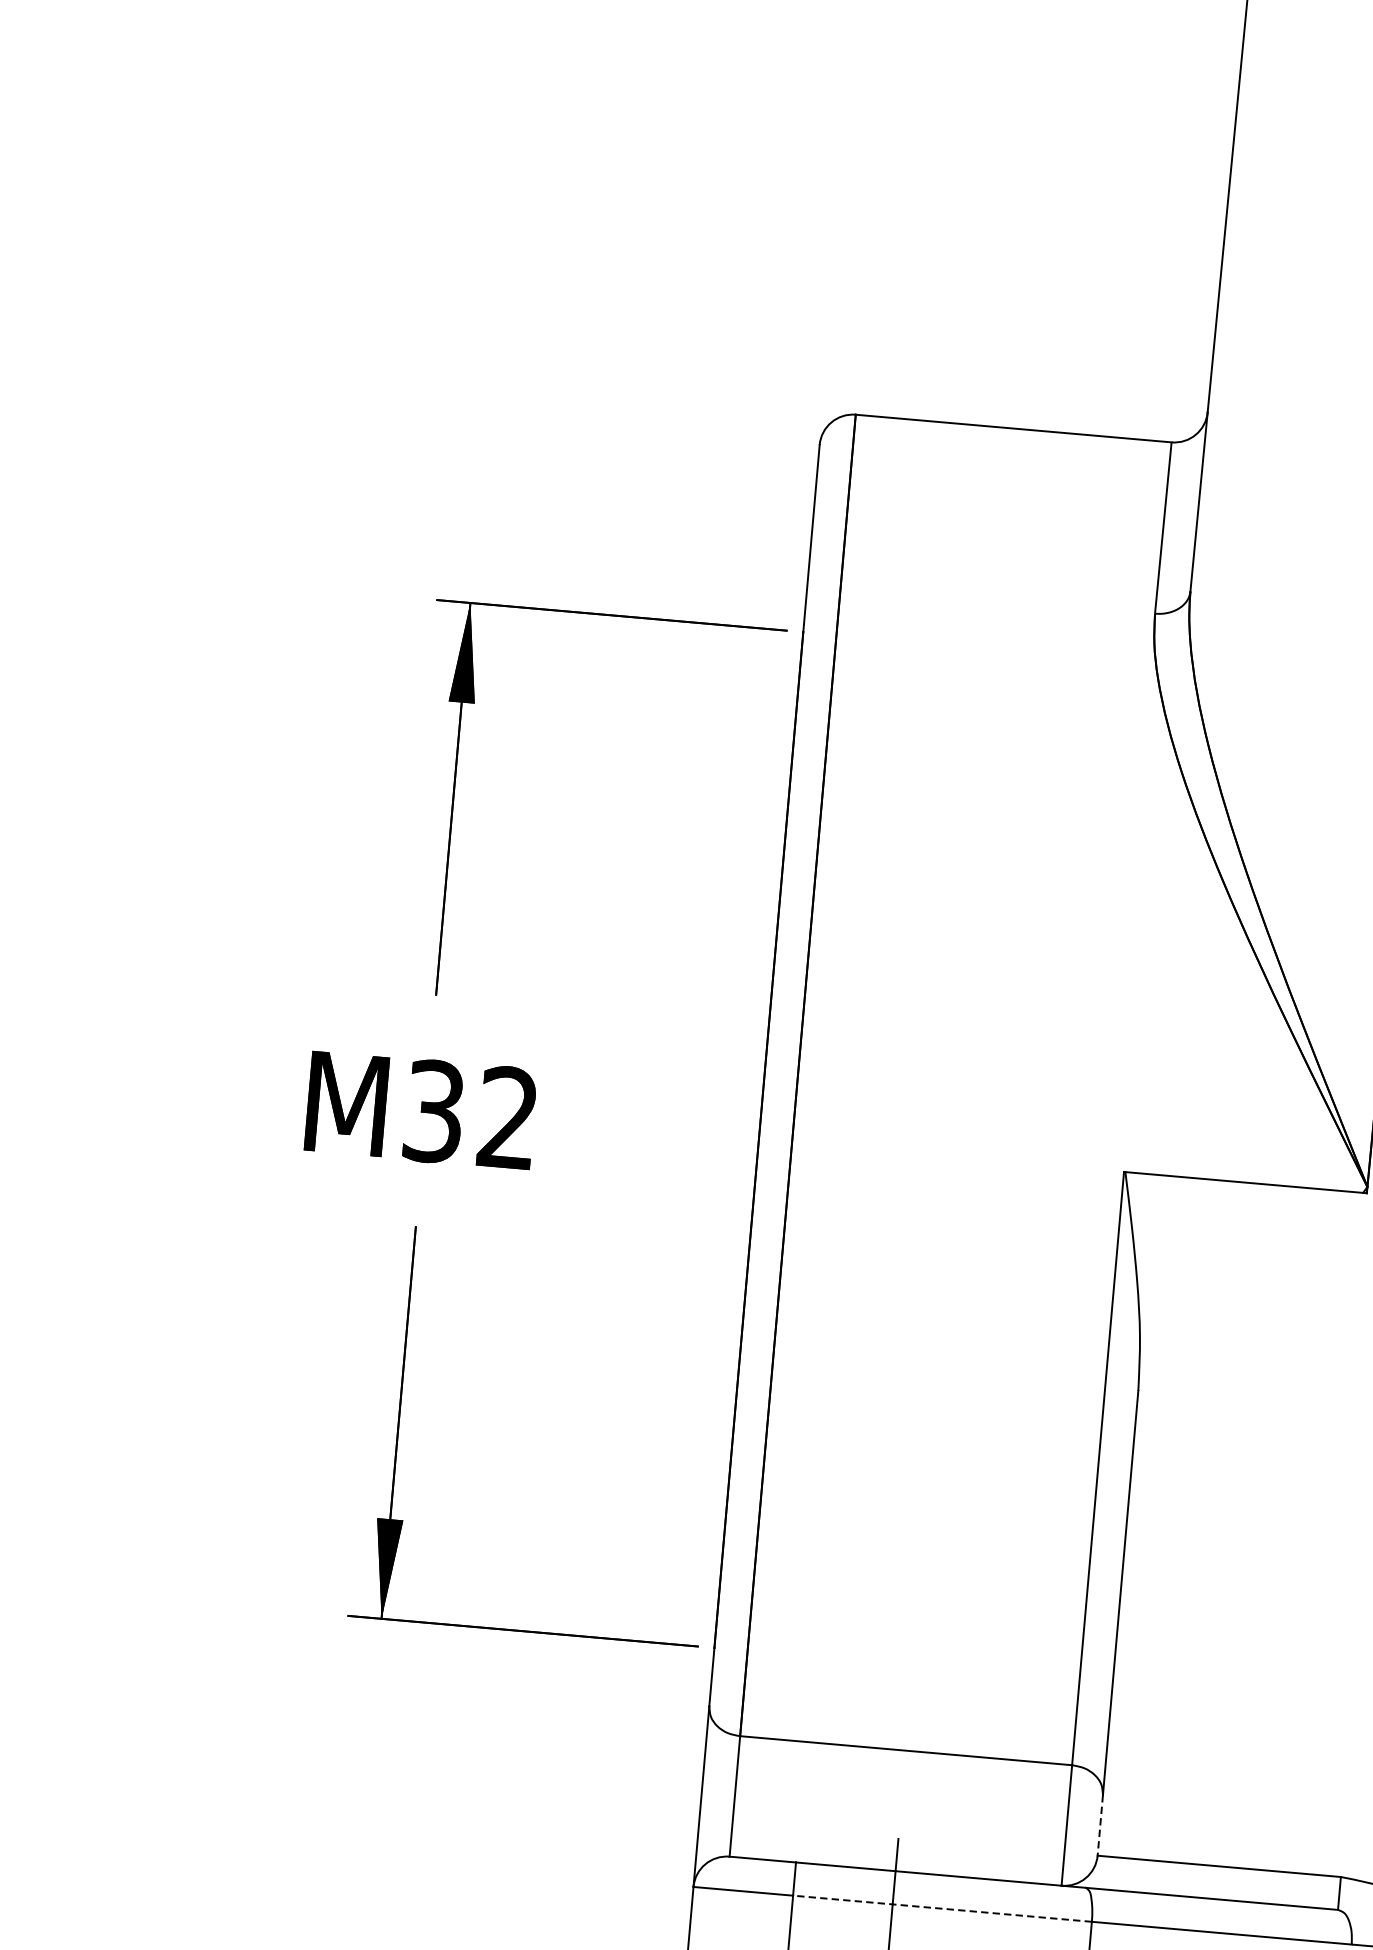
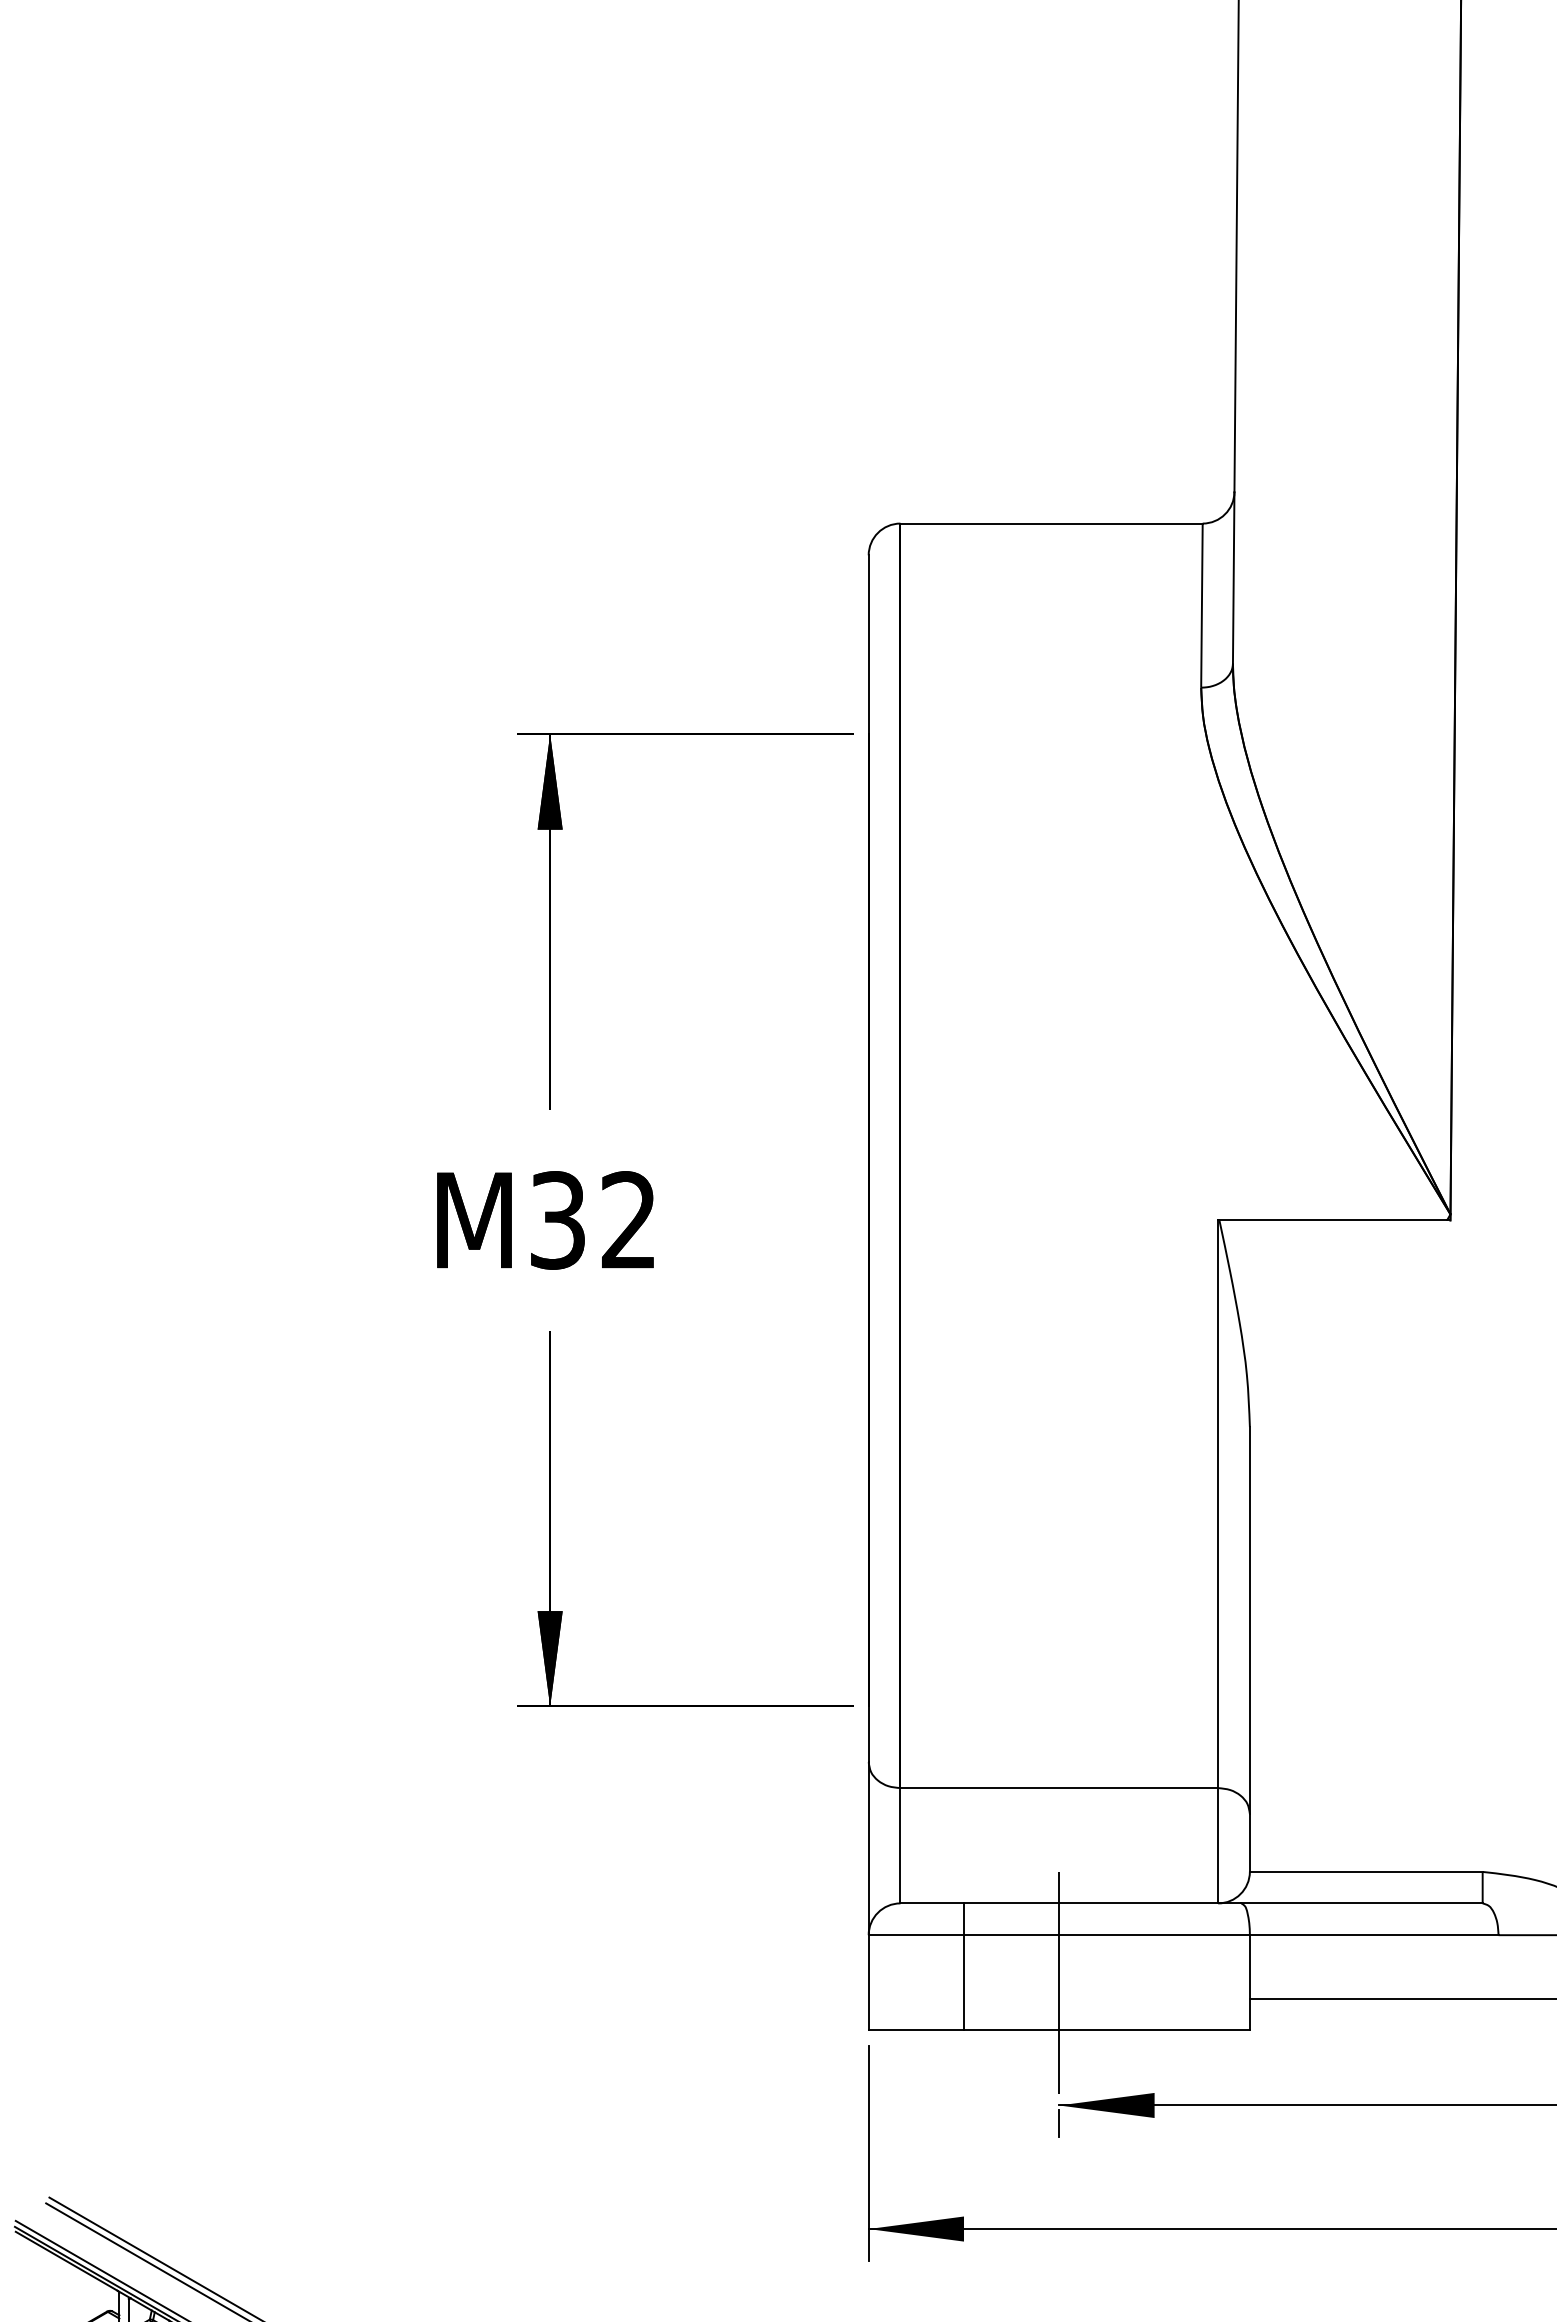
line: (1099, 1824) -> (1249, 1842), dashed -> solid
line: (941, 1909) -> (1106, 1935), dashed -> solid

